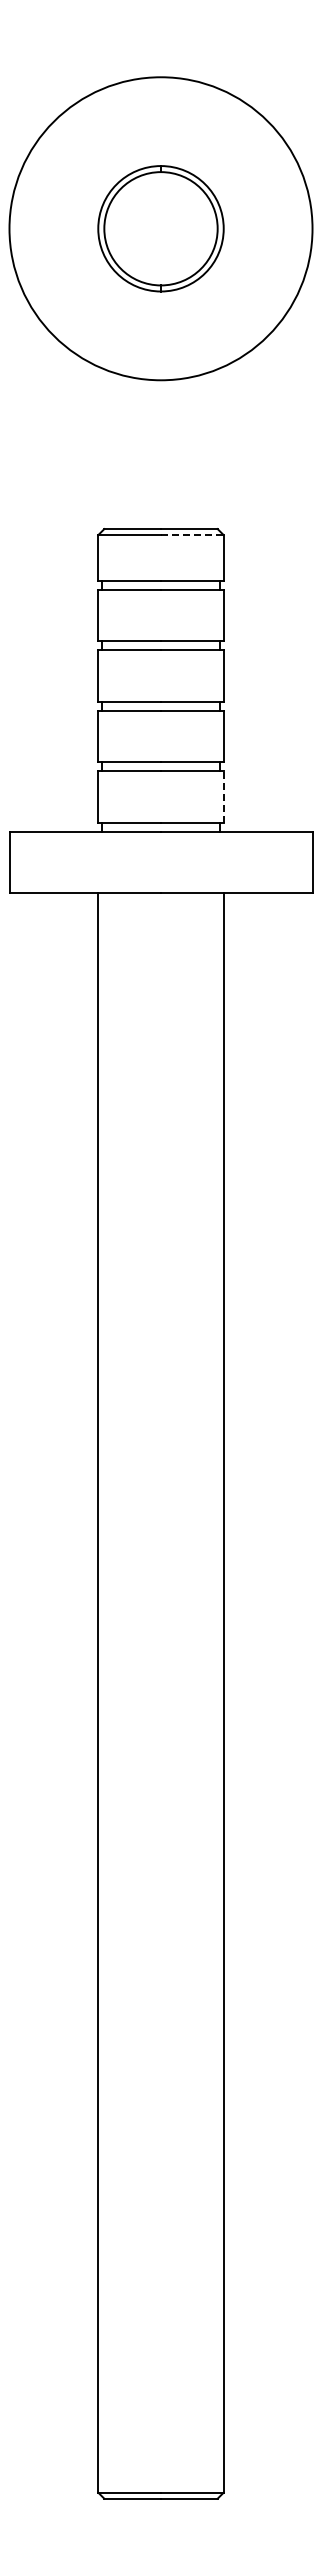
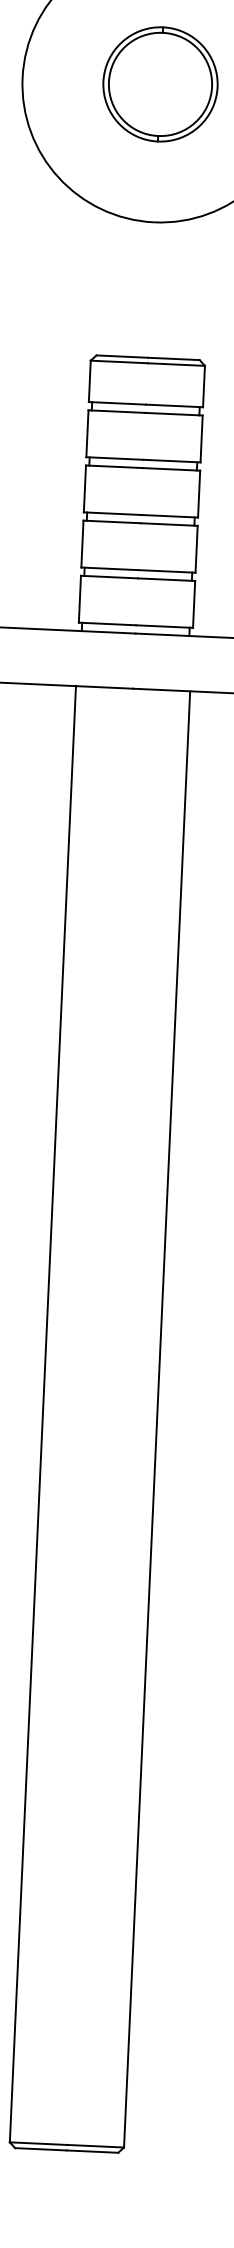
line: (192, 535) -> (176, 364), dashed -> solid
line: (223, 797) -> (193, 604), dashed -> solid

